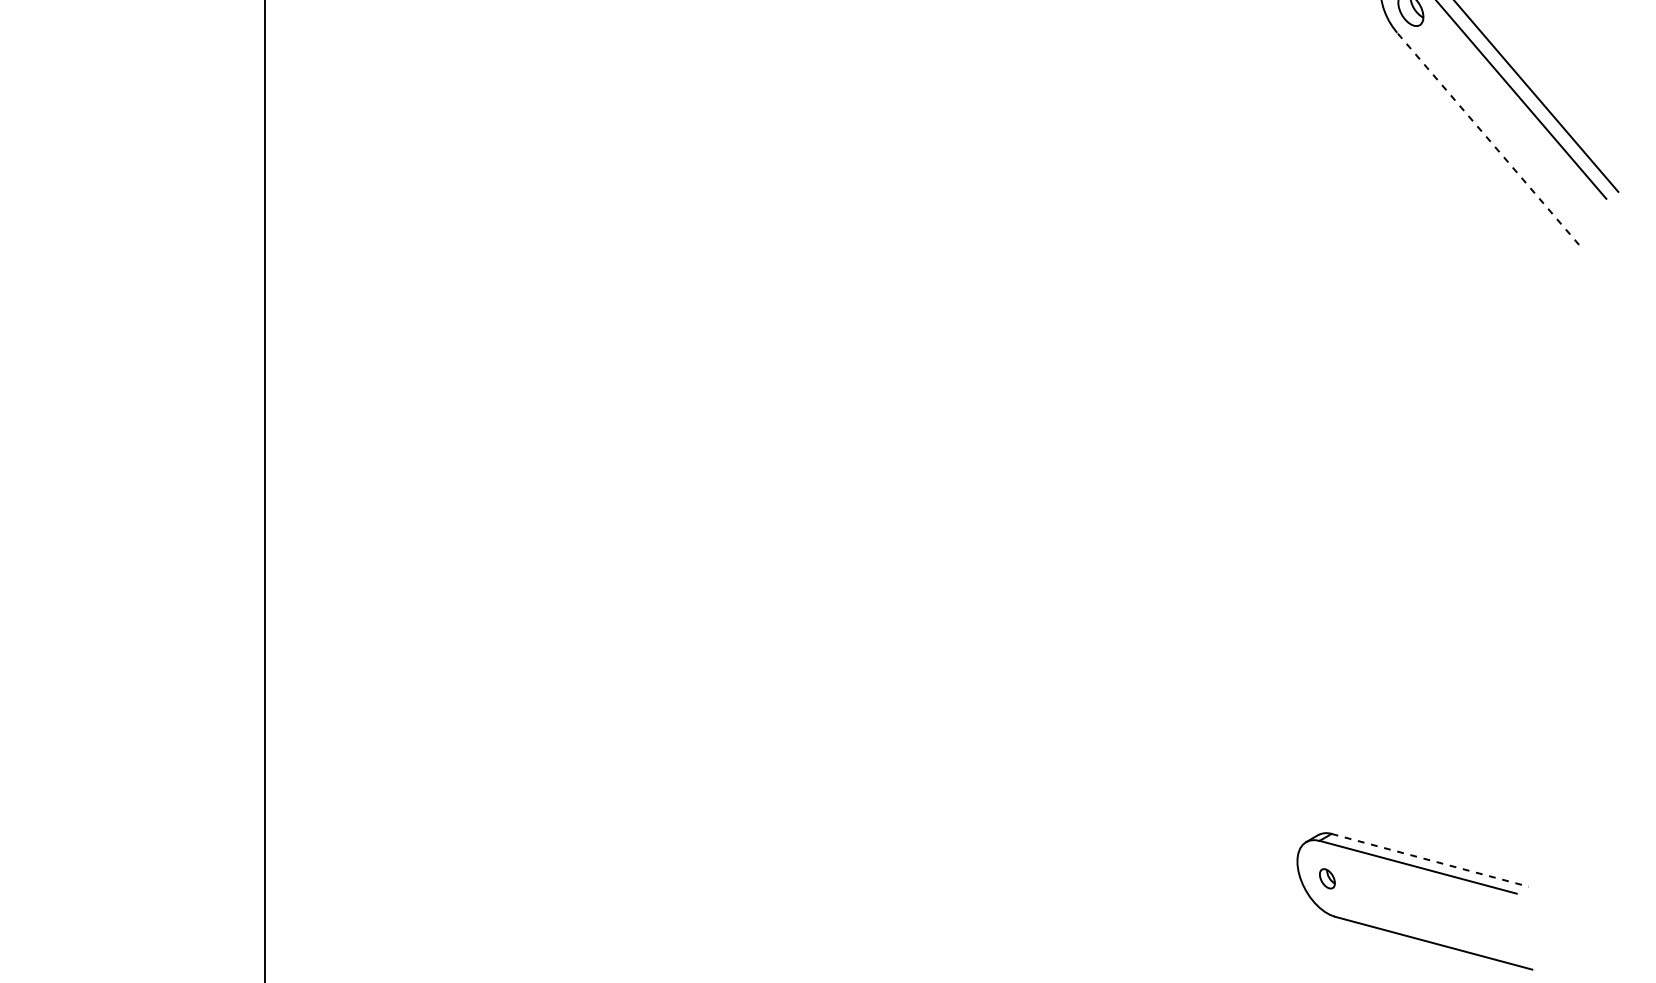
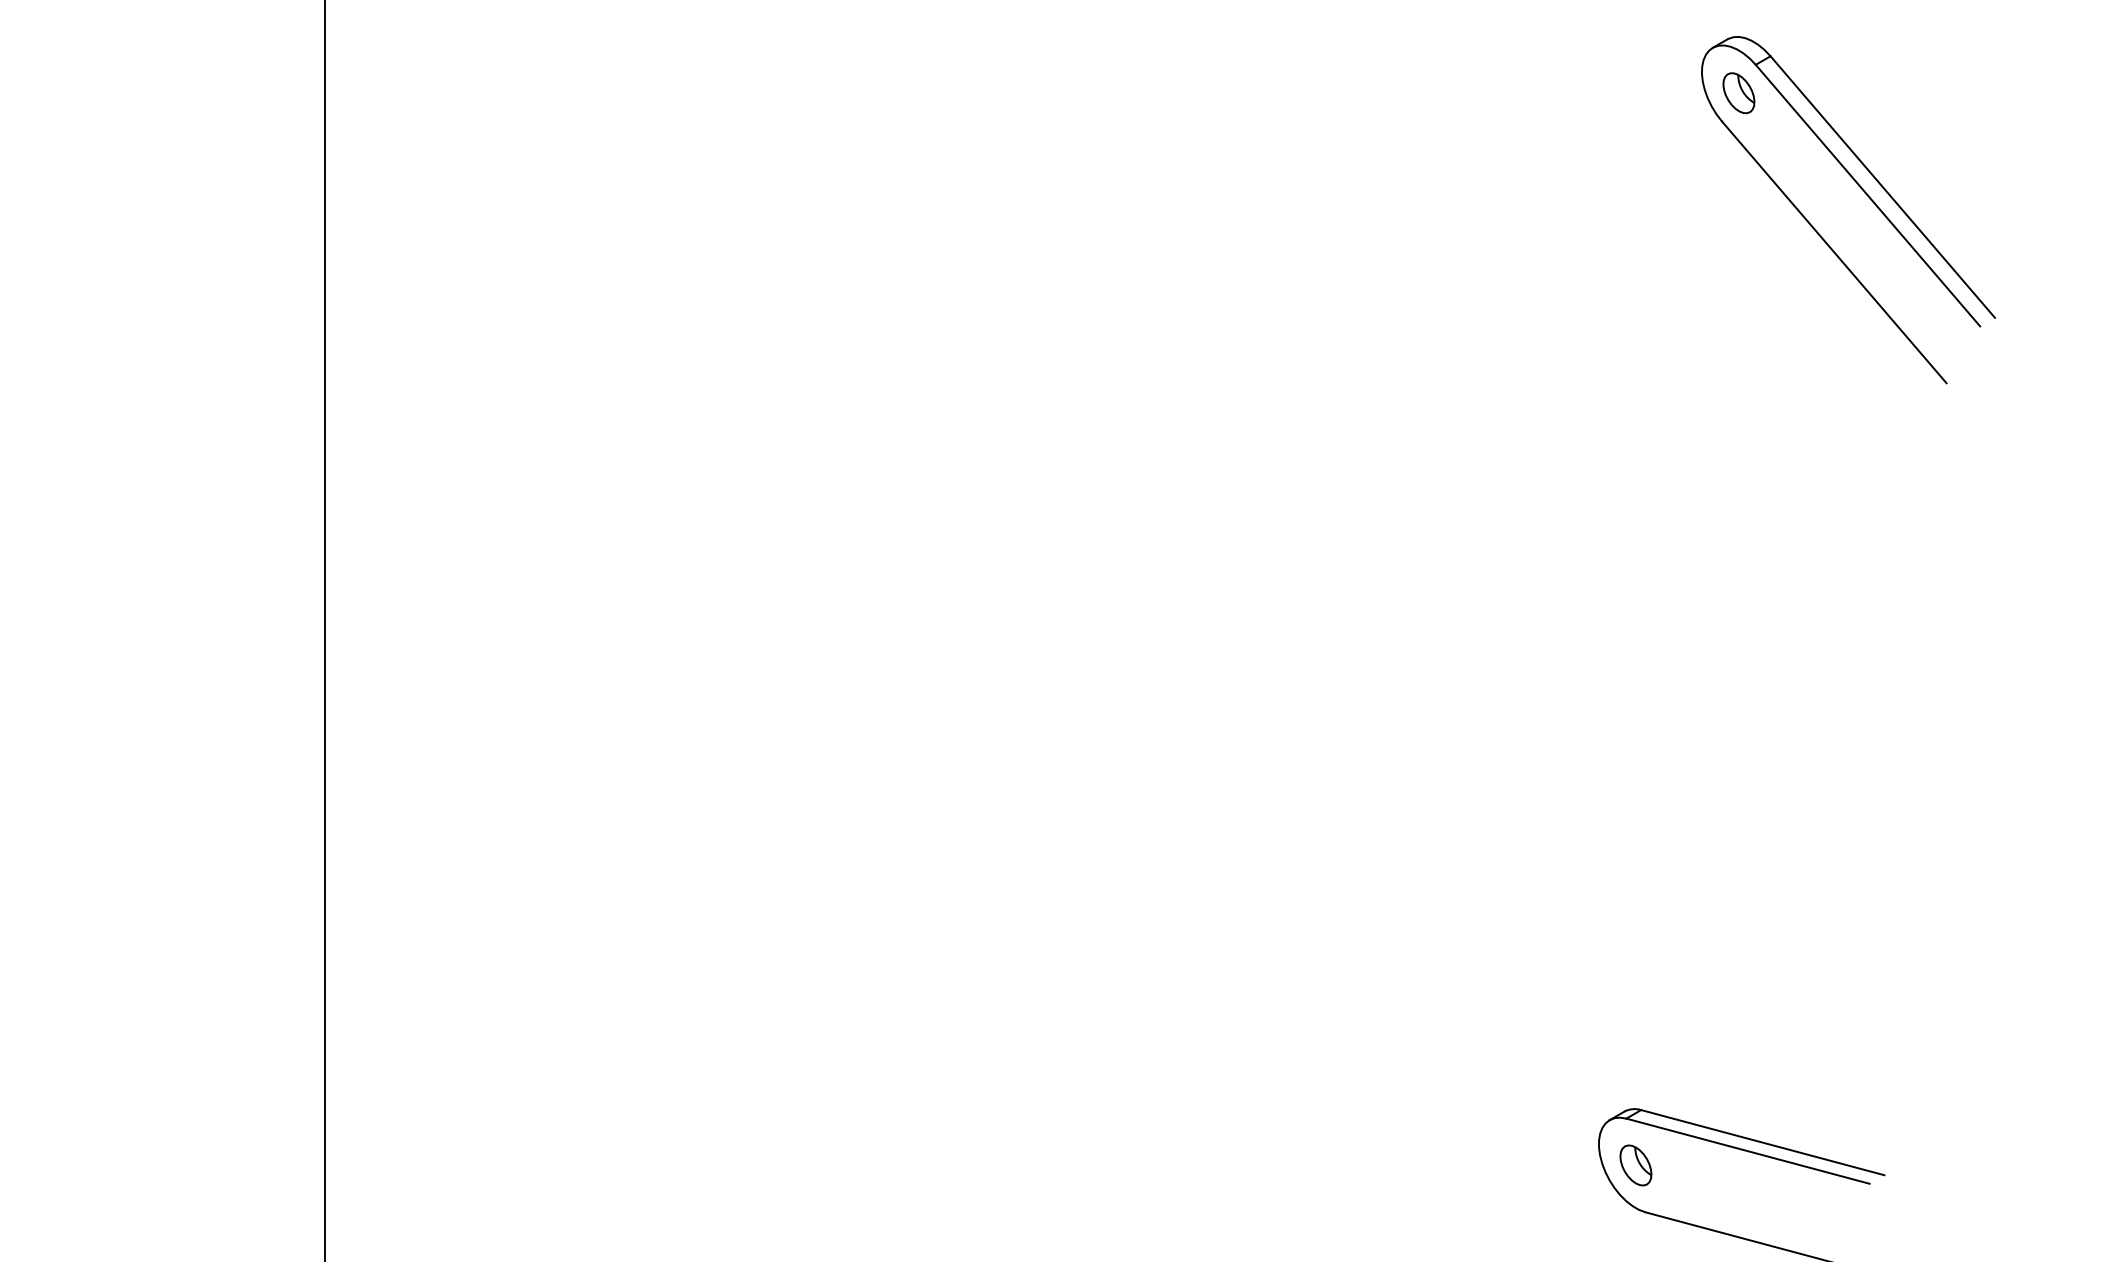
line: (1488, 138) -> (1834, 252), dashed -> solid
line: (1429, 860) -> (1762, 1142), dashed -> solid
part: (1327, 878) -> (1635, 1165), size x1.67

